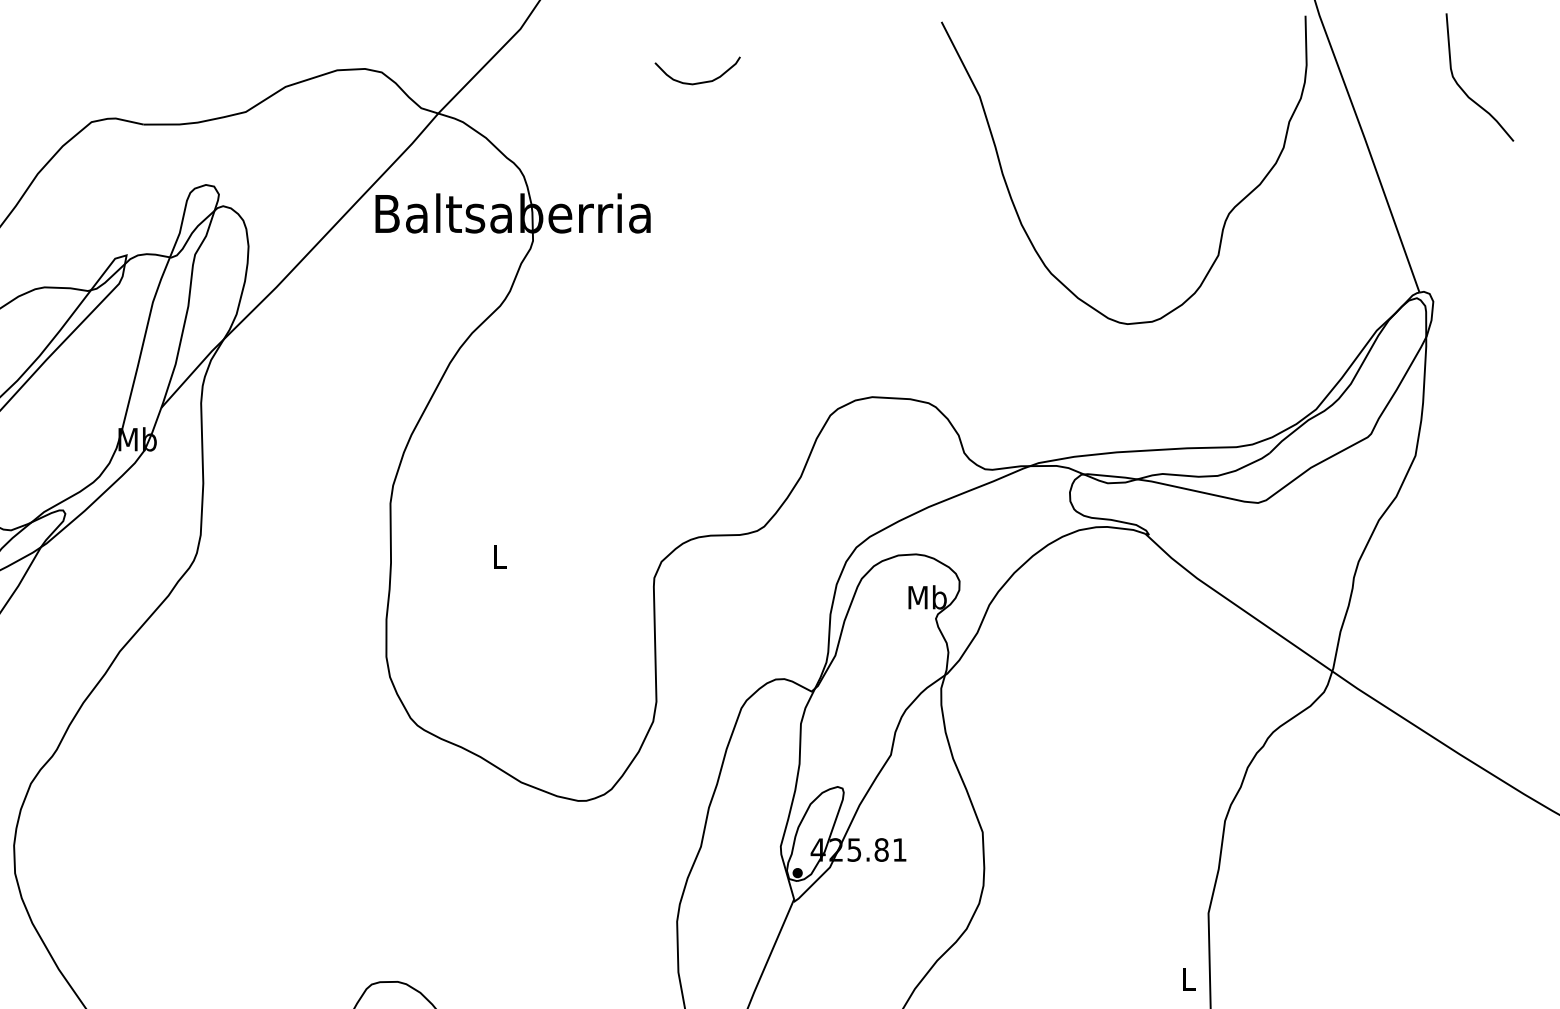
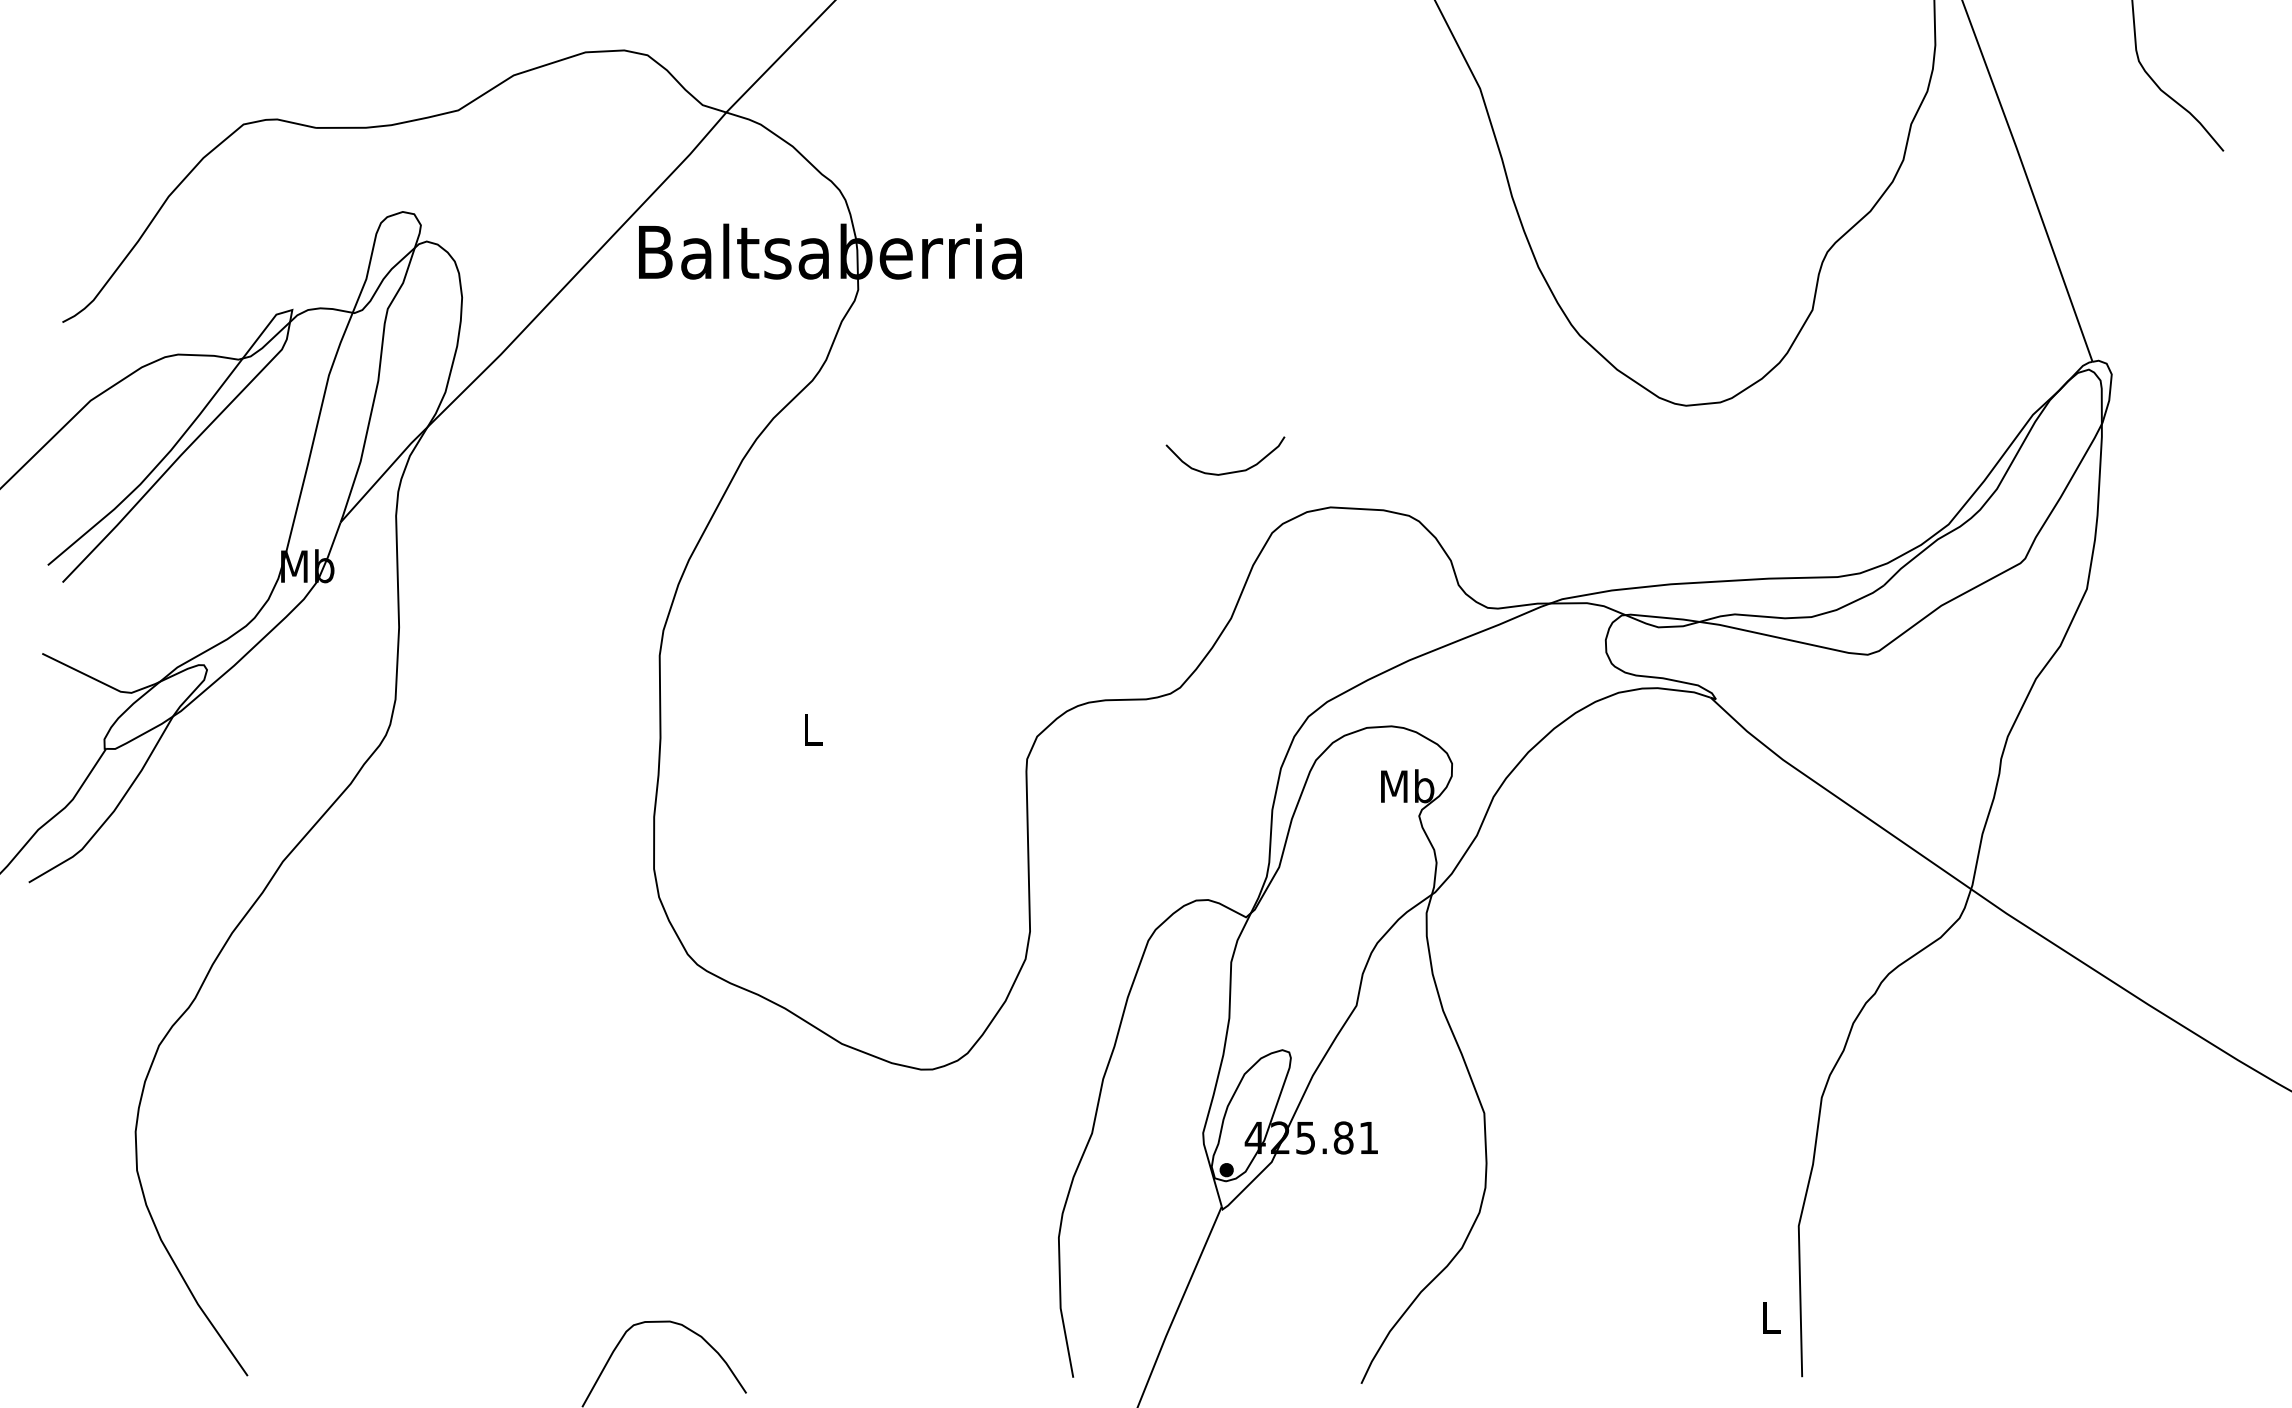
curve: (697, 82) -> (1225, 472), moved

